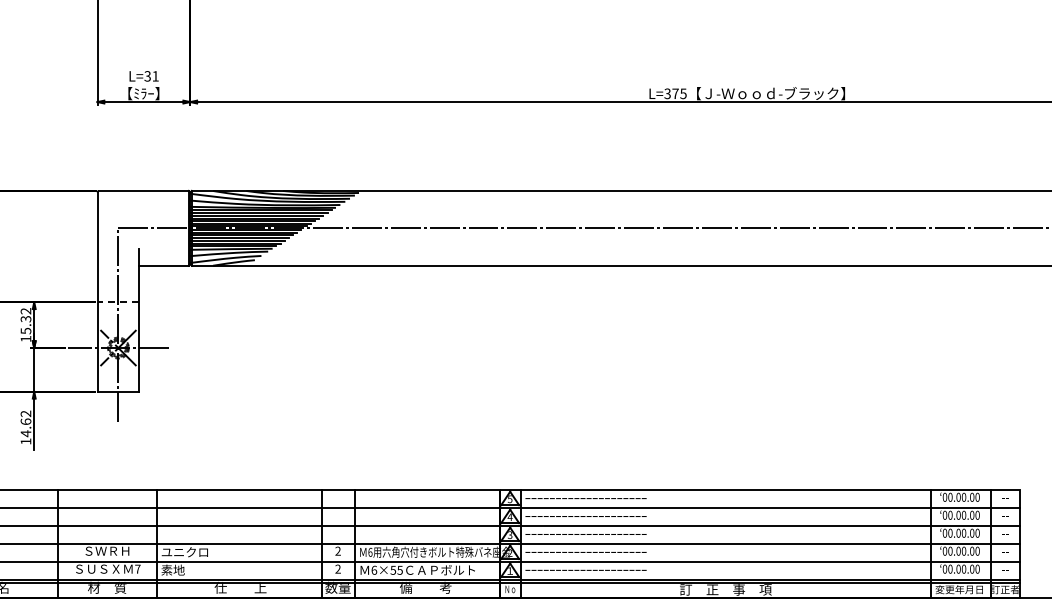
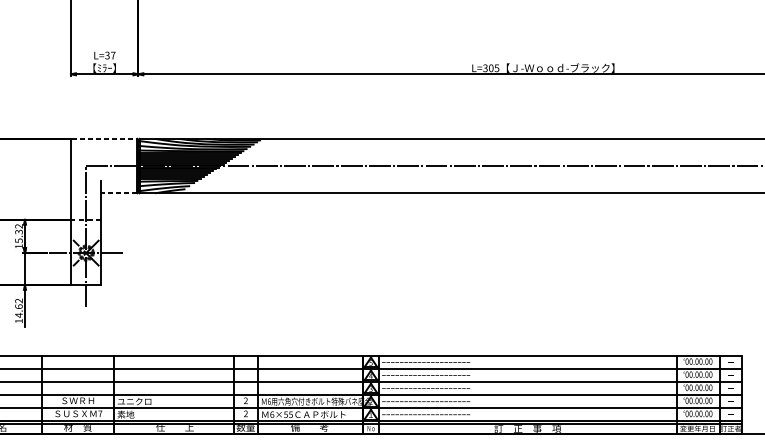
text: (155, 76) -> (113, 55), L=31 -> L=37
text: (675, 93) -> (491, 68), L=375 -> L=305
line: (143, 190) -> (104, 138), solid -> dashed
line: (164, 265) -> (119, 193), solid -> dashed

